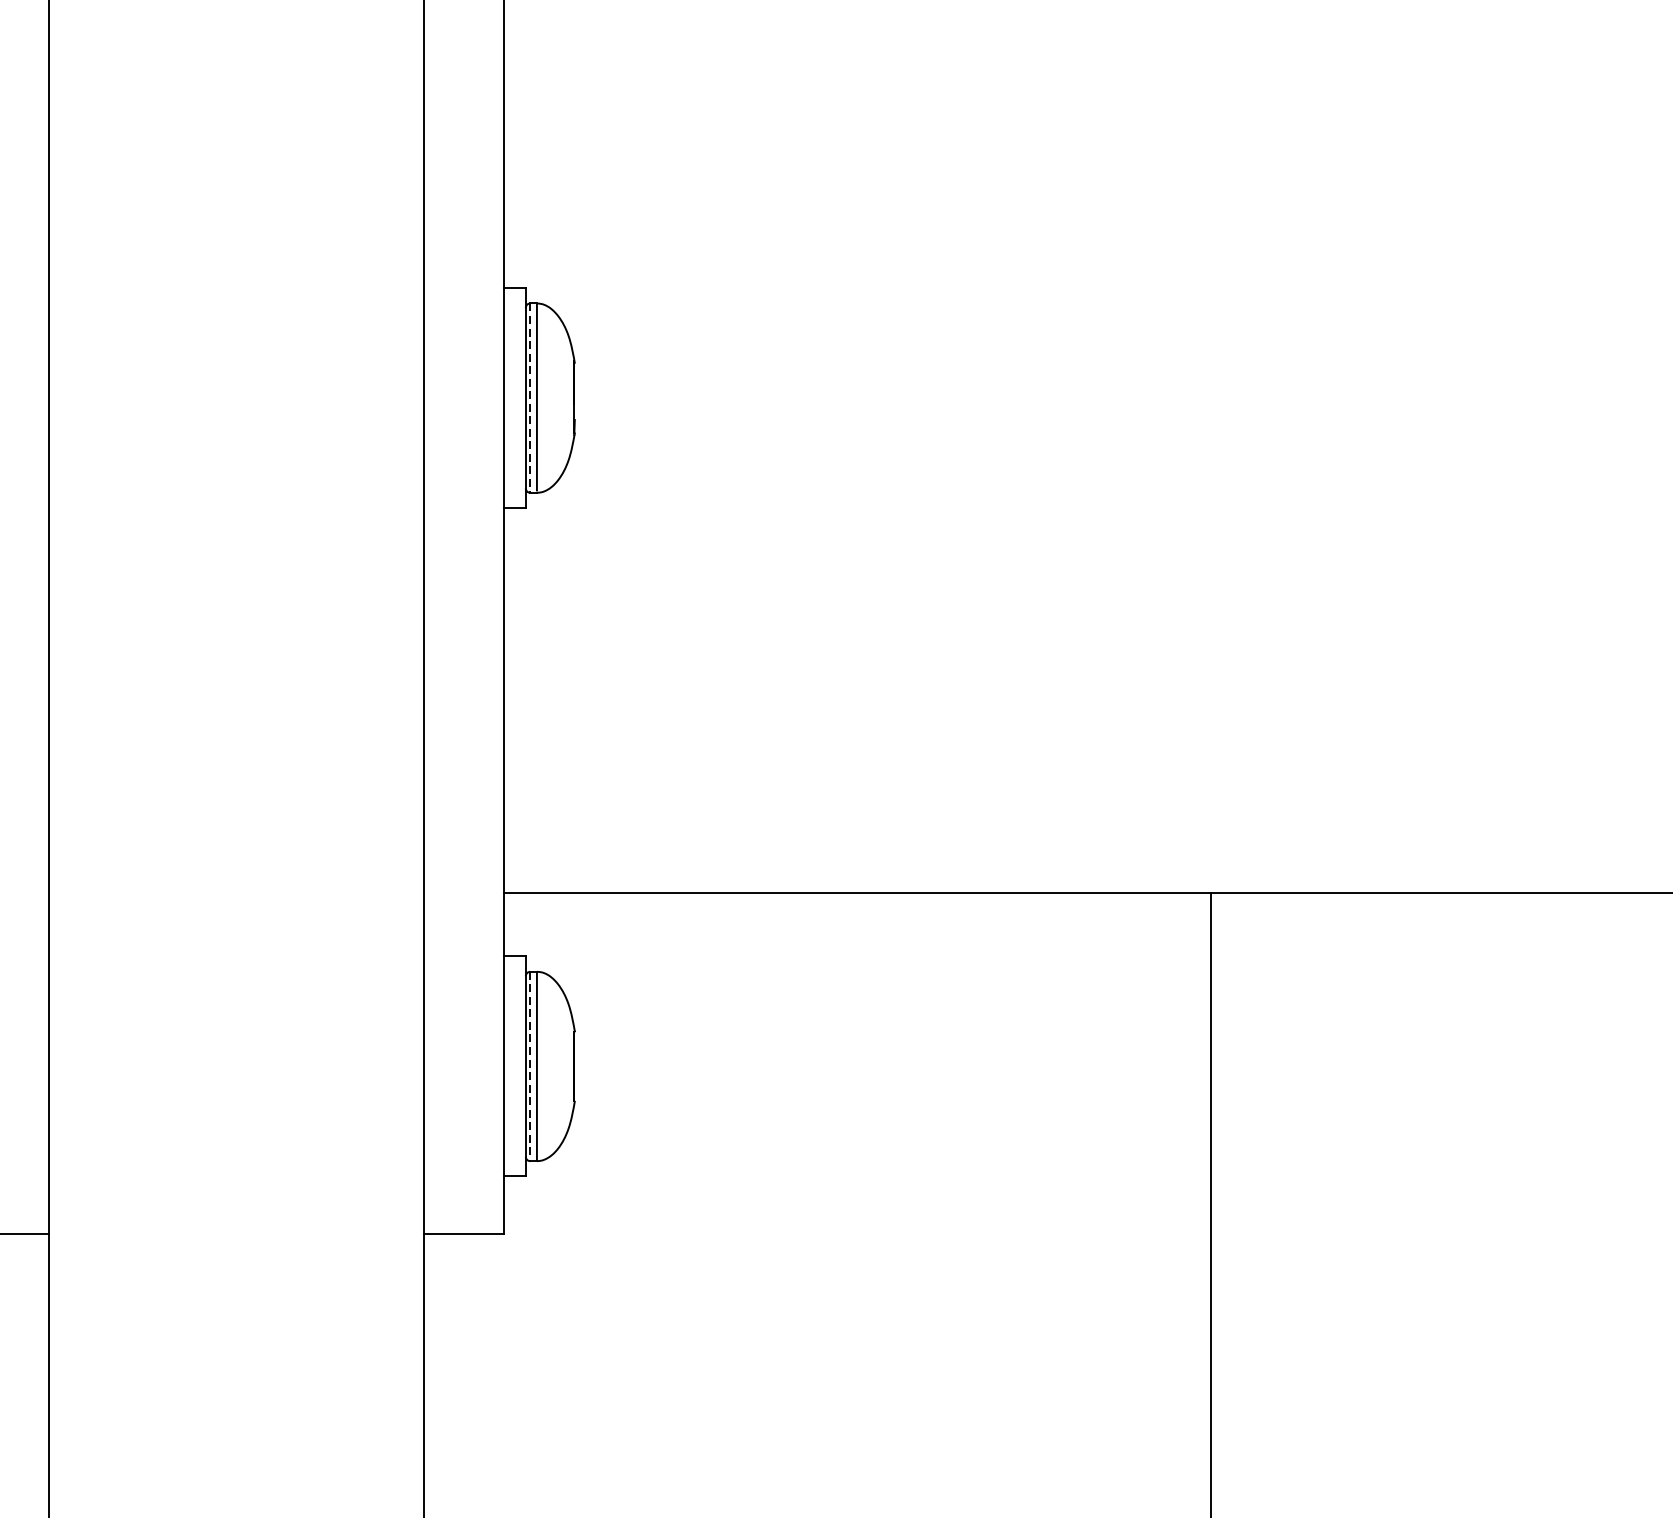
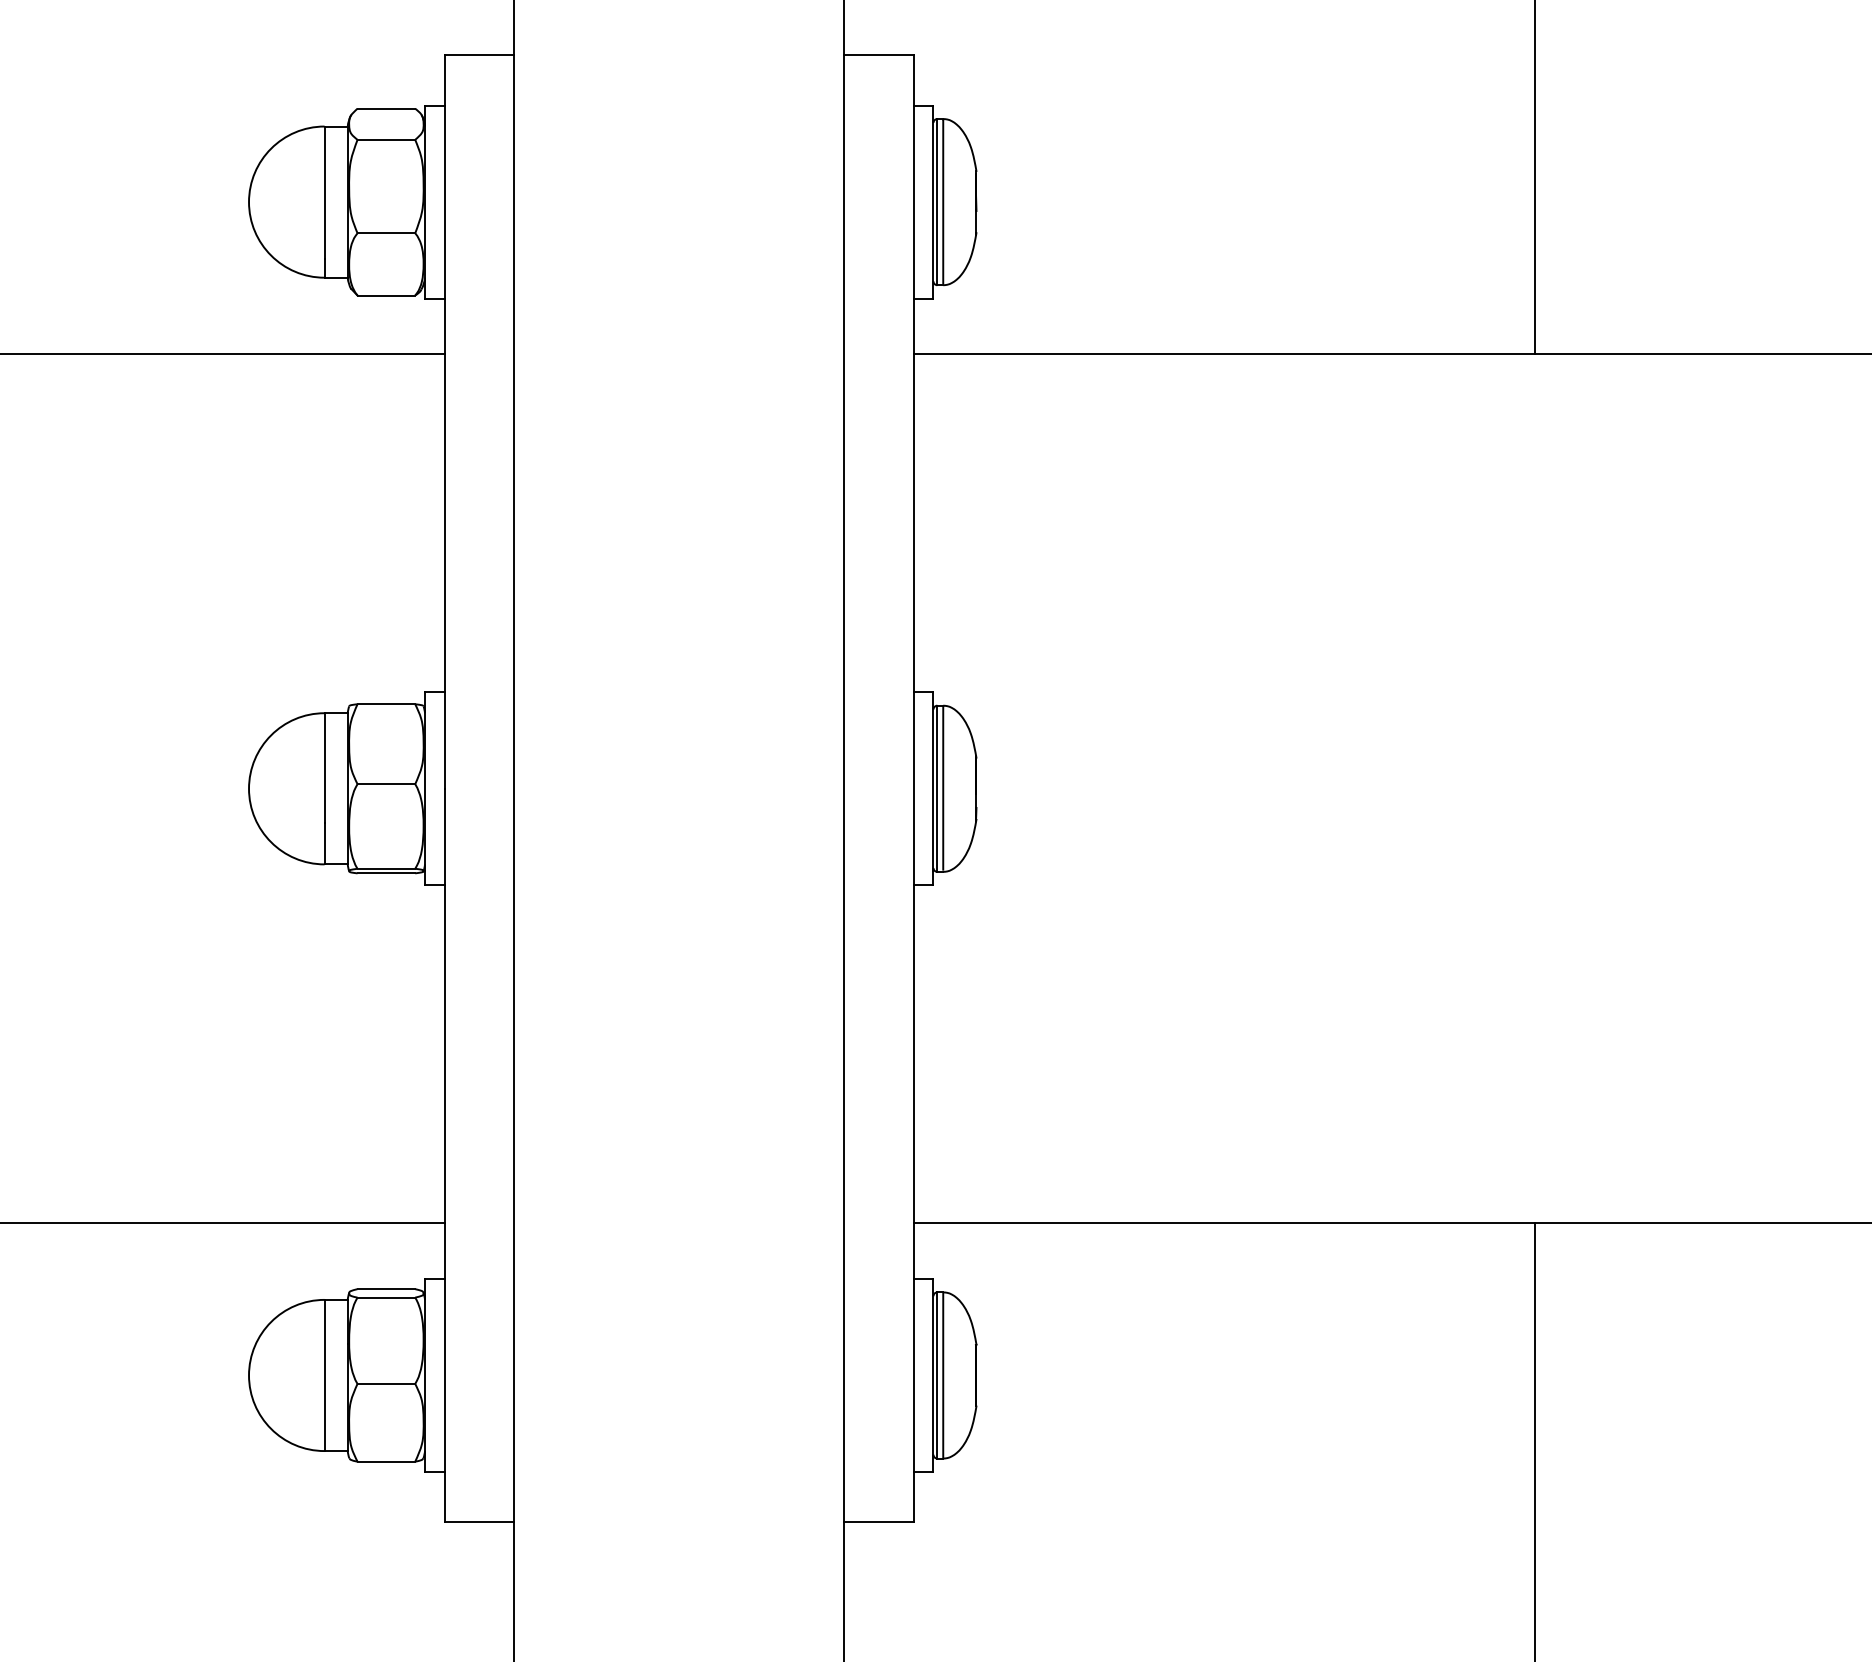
line: (530, 398) -> (937, 789), dashed -> solid
line: (530, 1066) -> (937, 1375), dashed -> solid

